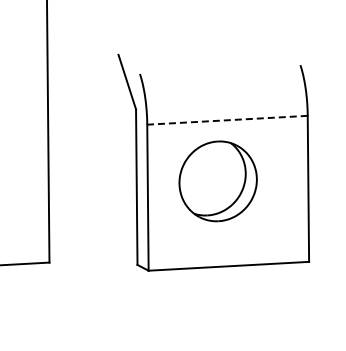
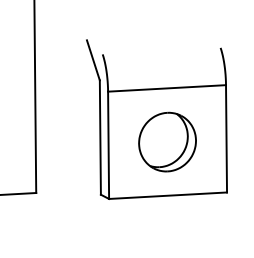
line: (227, 120) -> (167, 88), dashed -> solid
part: (217, 181) -> (167, 142), moved

